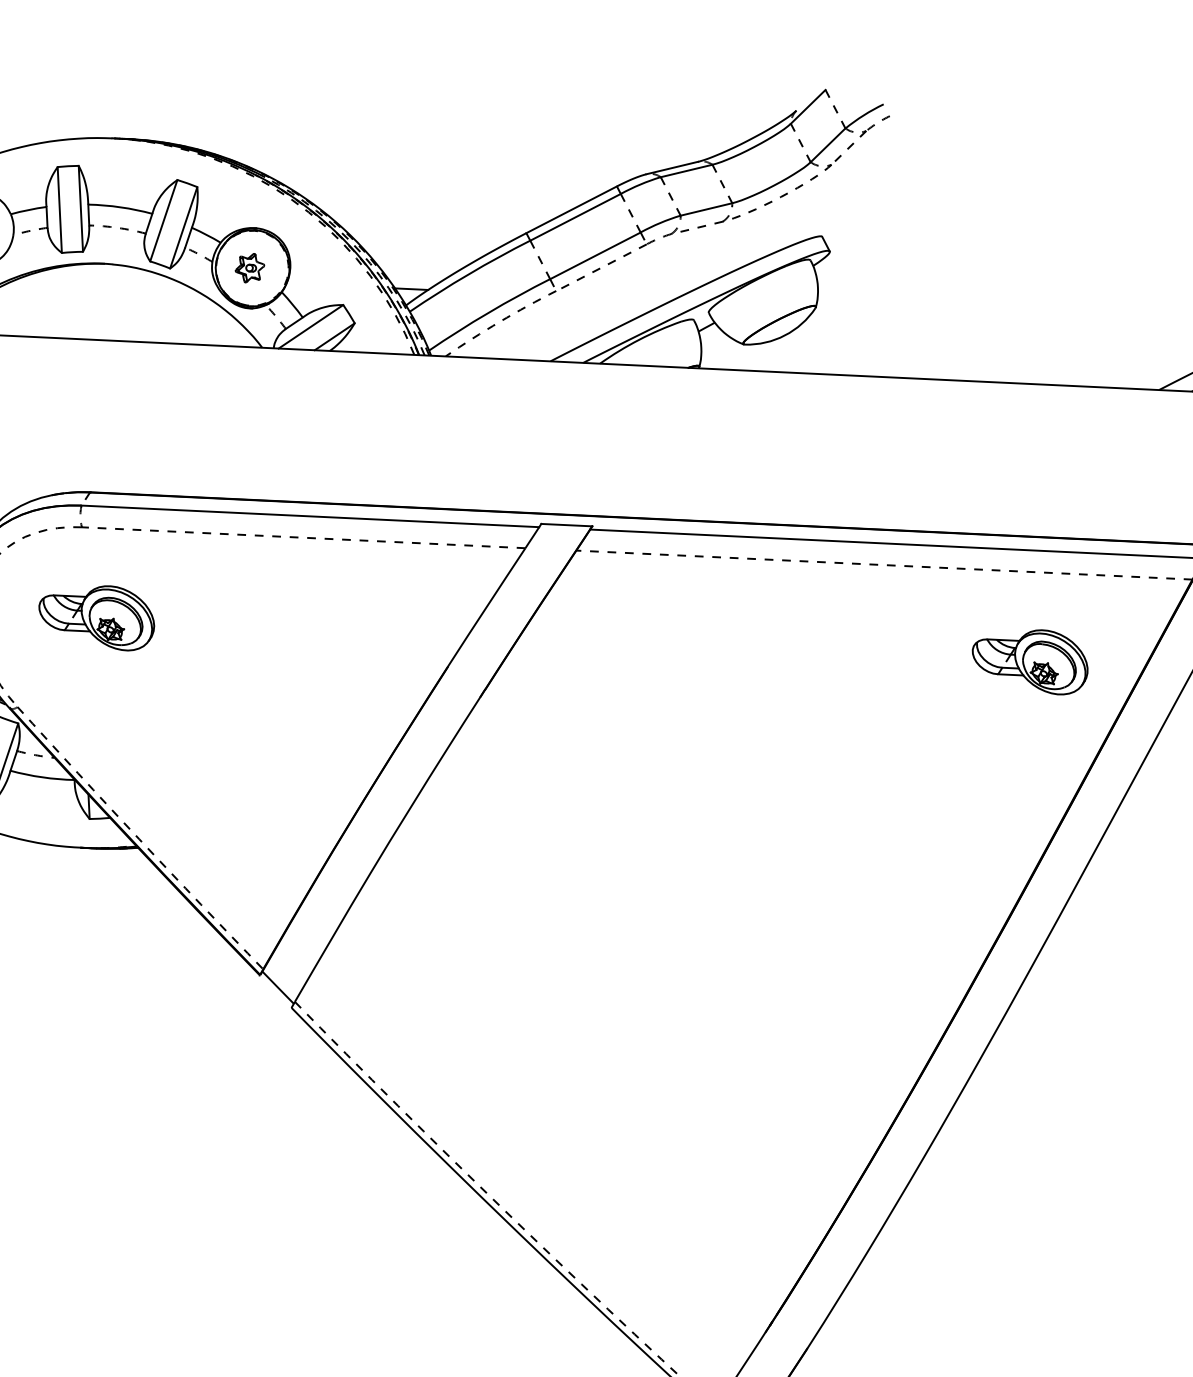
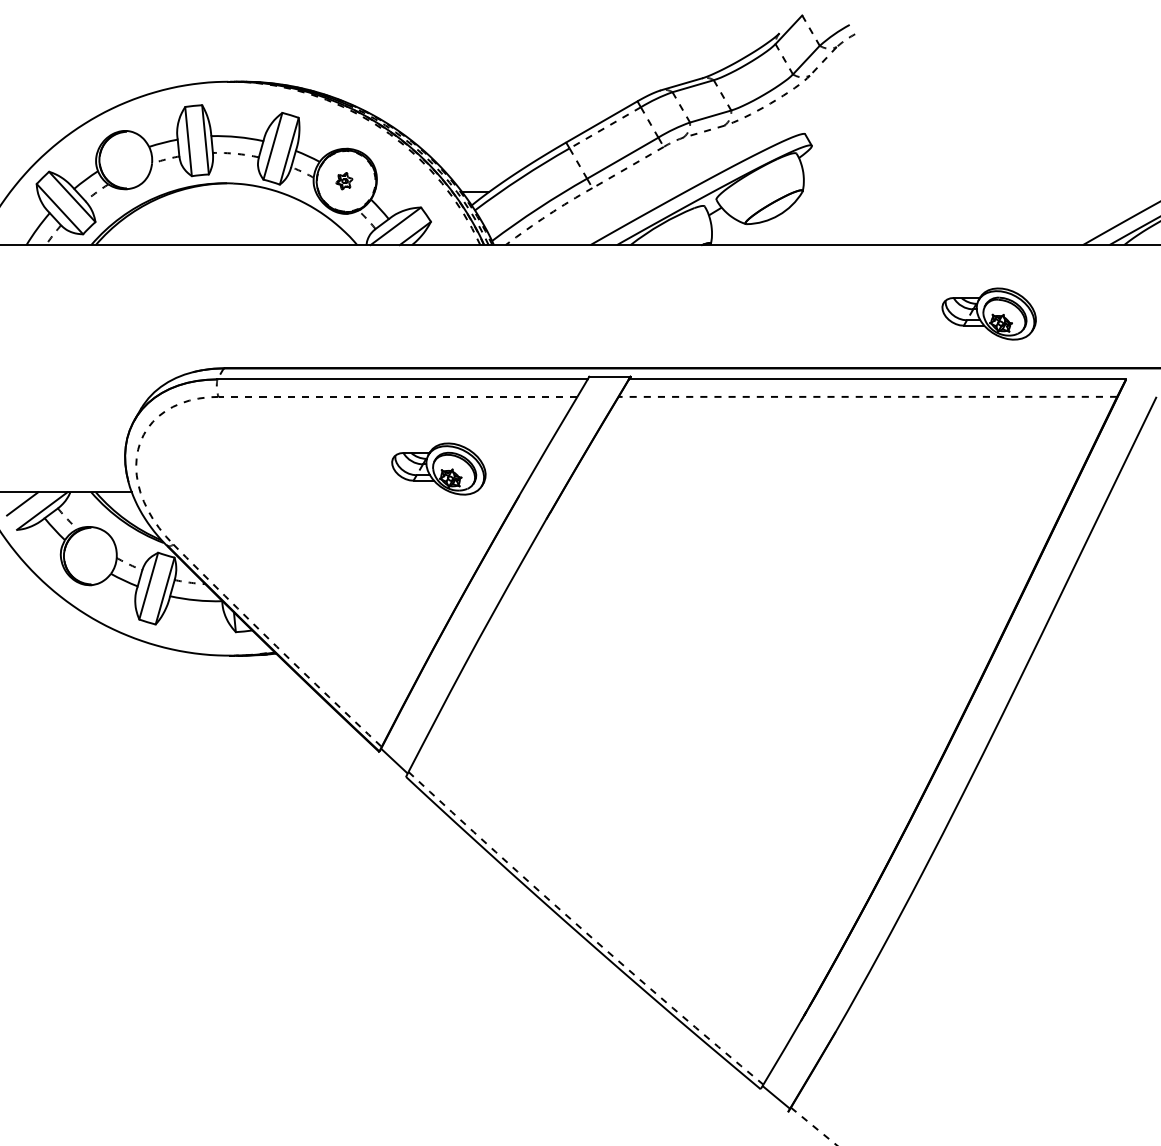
line: (574, 218) -> (604, 128), solid -> dashed
part: (250, 267) -> (344, 180), size x0.7
part: (96, 616) -> (438, 468), moved
part: (1029, 660) -> (988, 313), moved

